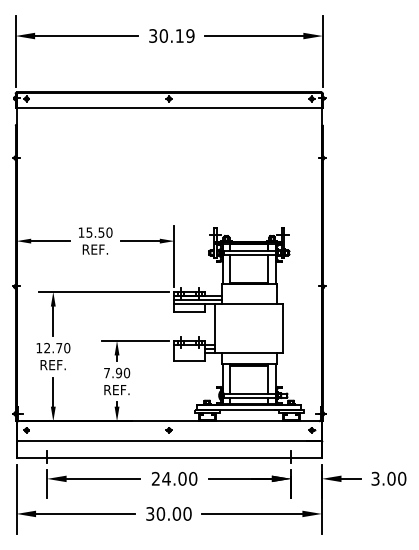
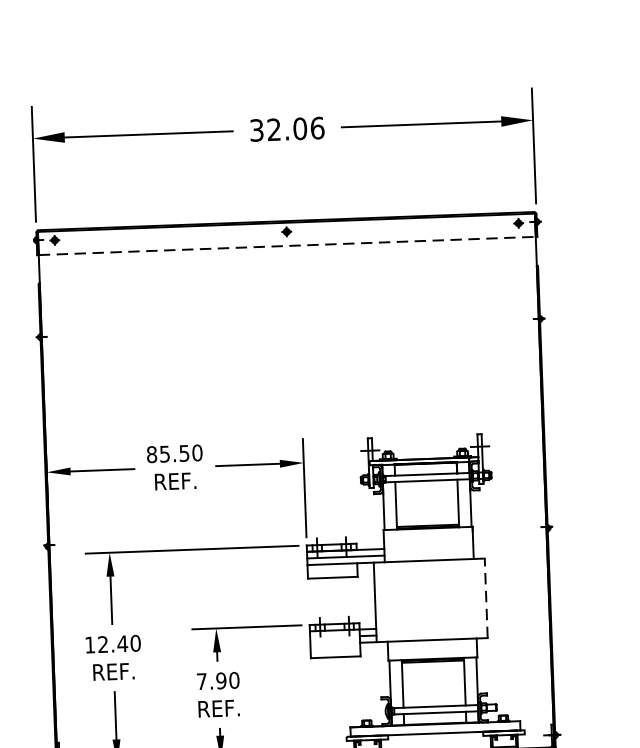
text: (176, 35) -> (294, 128), 30.19 -> 32.06
line: (169, 107) -> (287, 245), solid -> dashed
text: (81, 232) -> (151, 454), 15.50 -> 85.50
line: (283, 327) -> (486, 596), solid -> dashed
text: (59, 348) -> (123, 644), 12.70 -> 12.40

